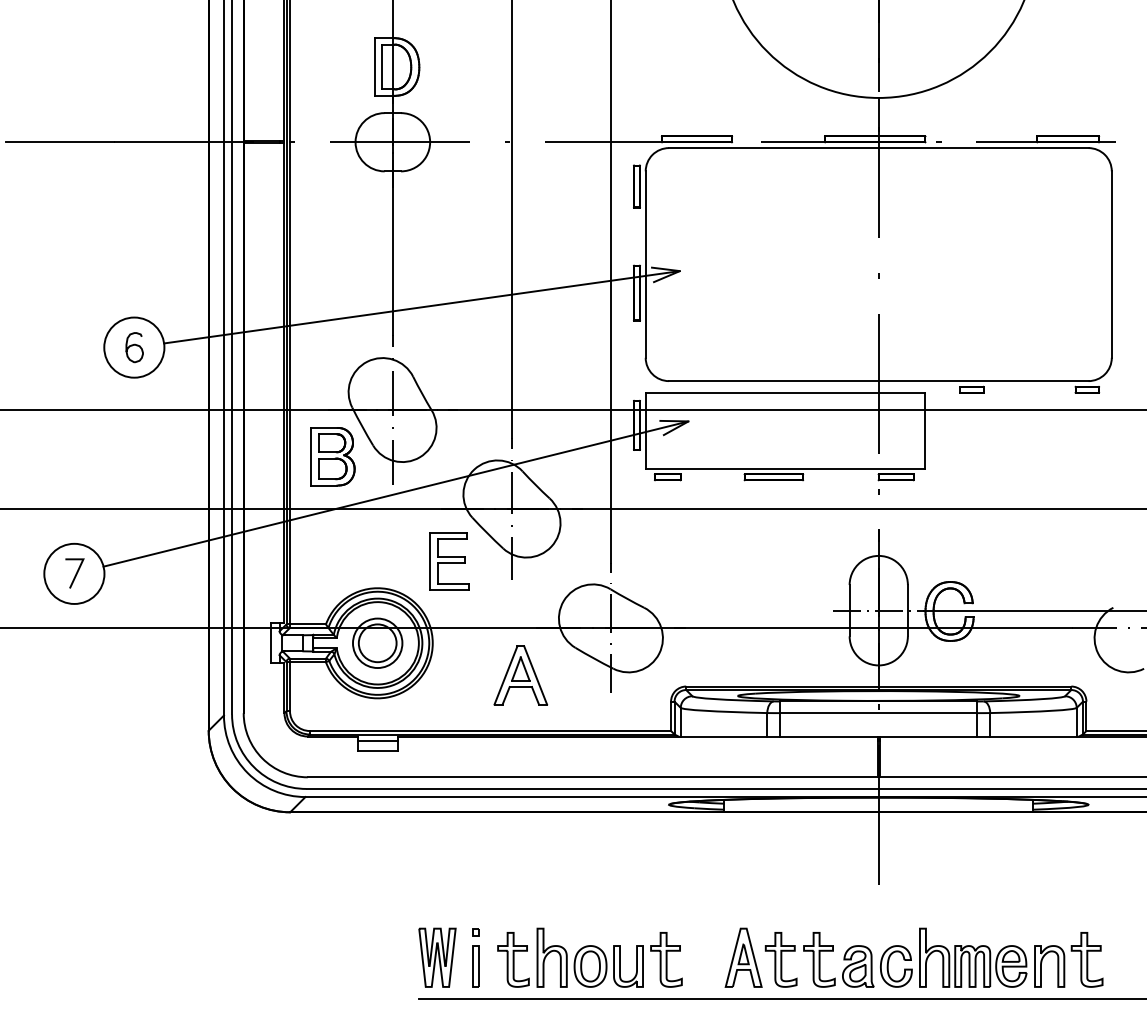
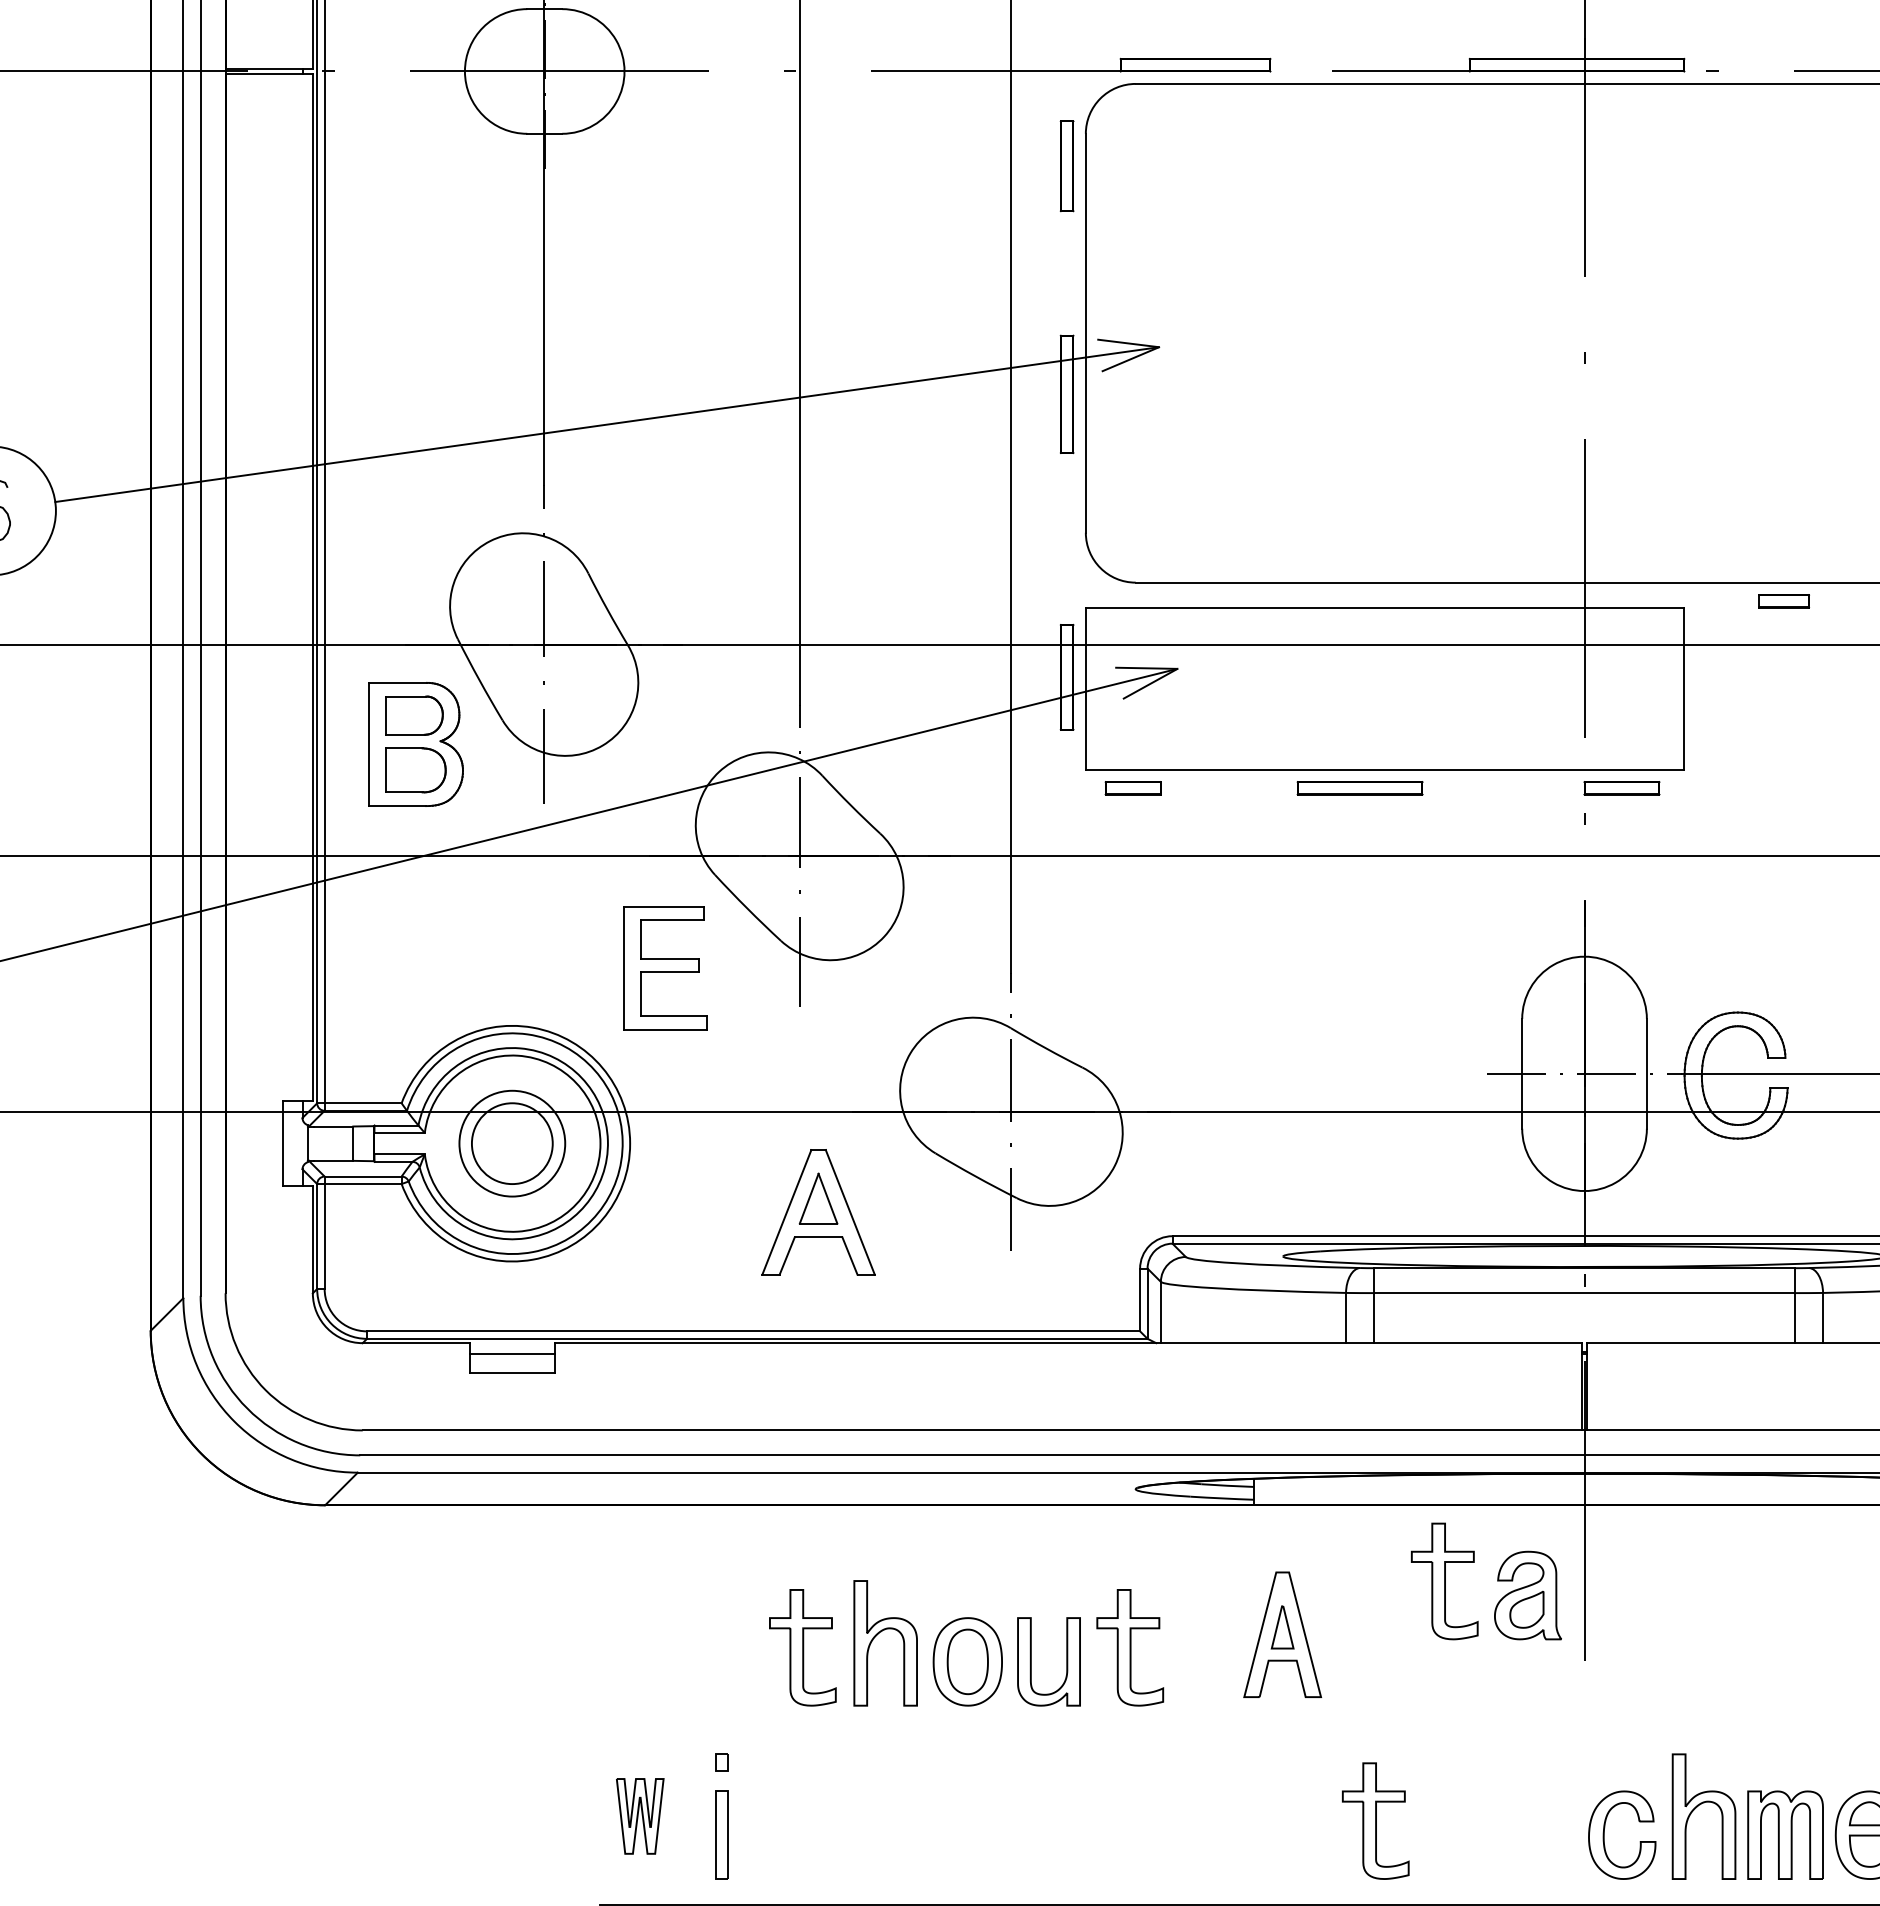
part: (437, 957) -> (640, 1816), size x0.6
part: (589, 957) -> (965, 1642), moved
part: (743, 957) -> (1282, 1634), moved
part: (838, 959) -> (1485, 1580), moved

